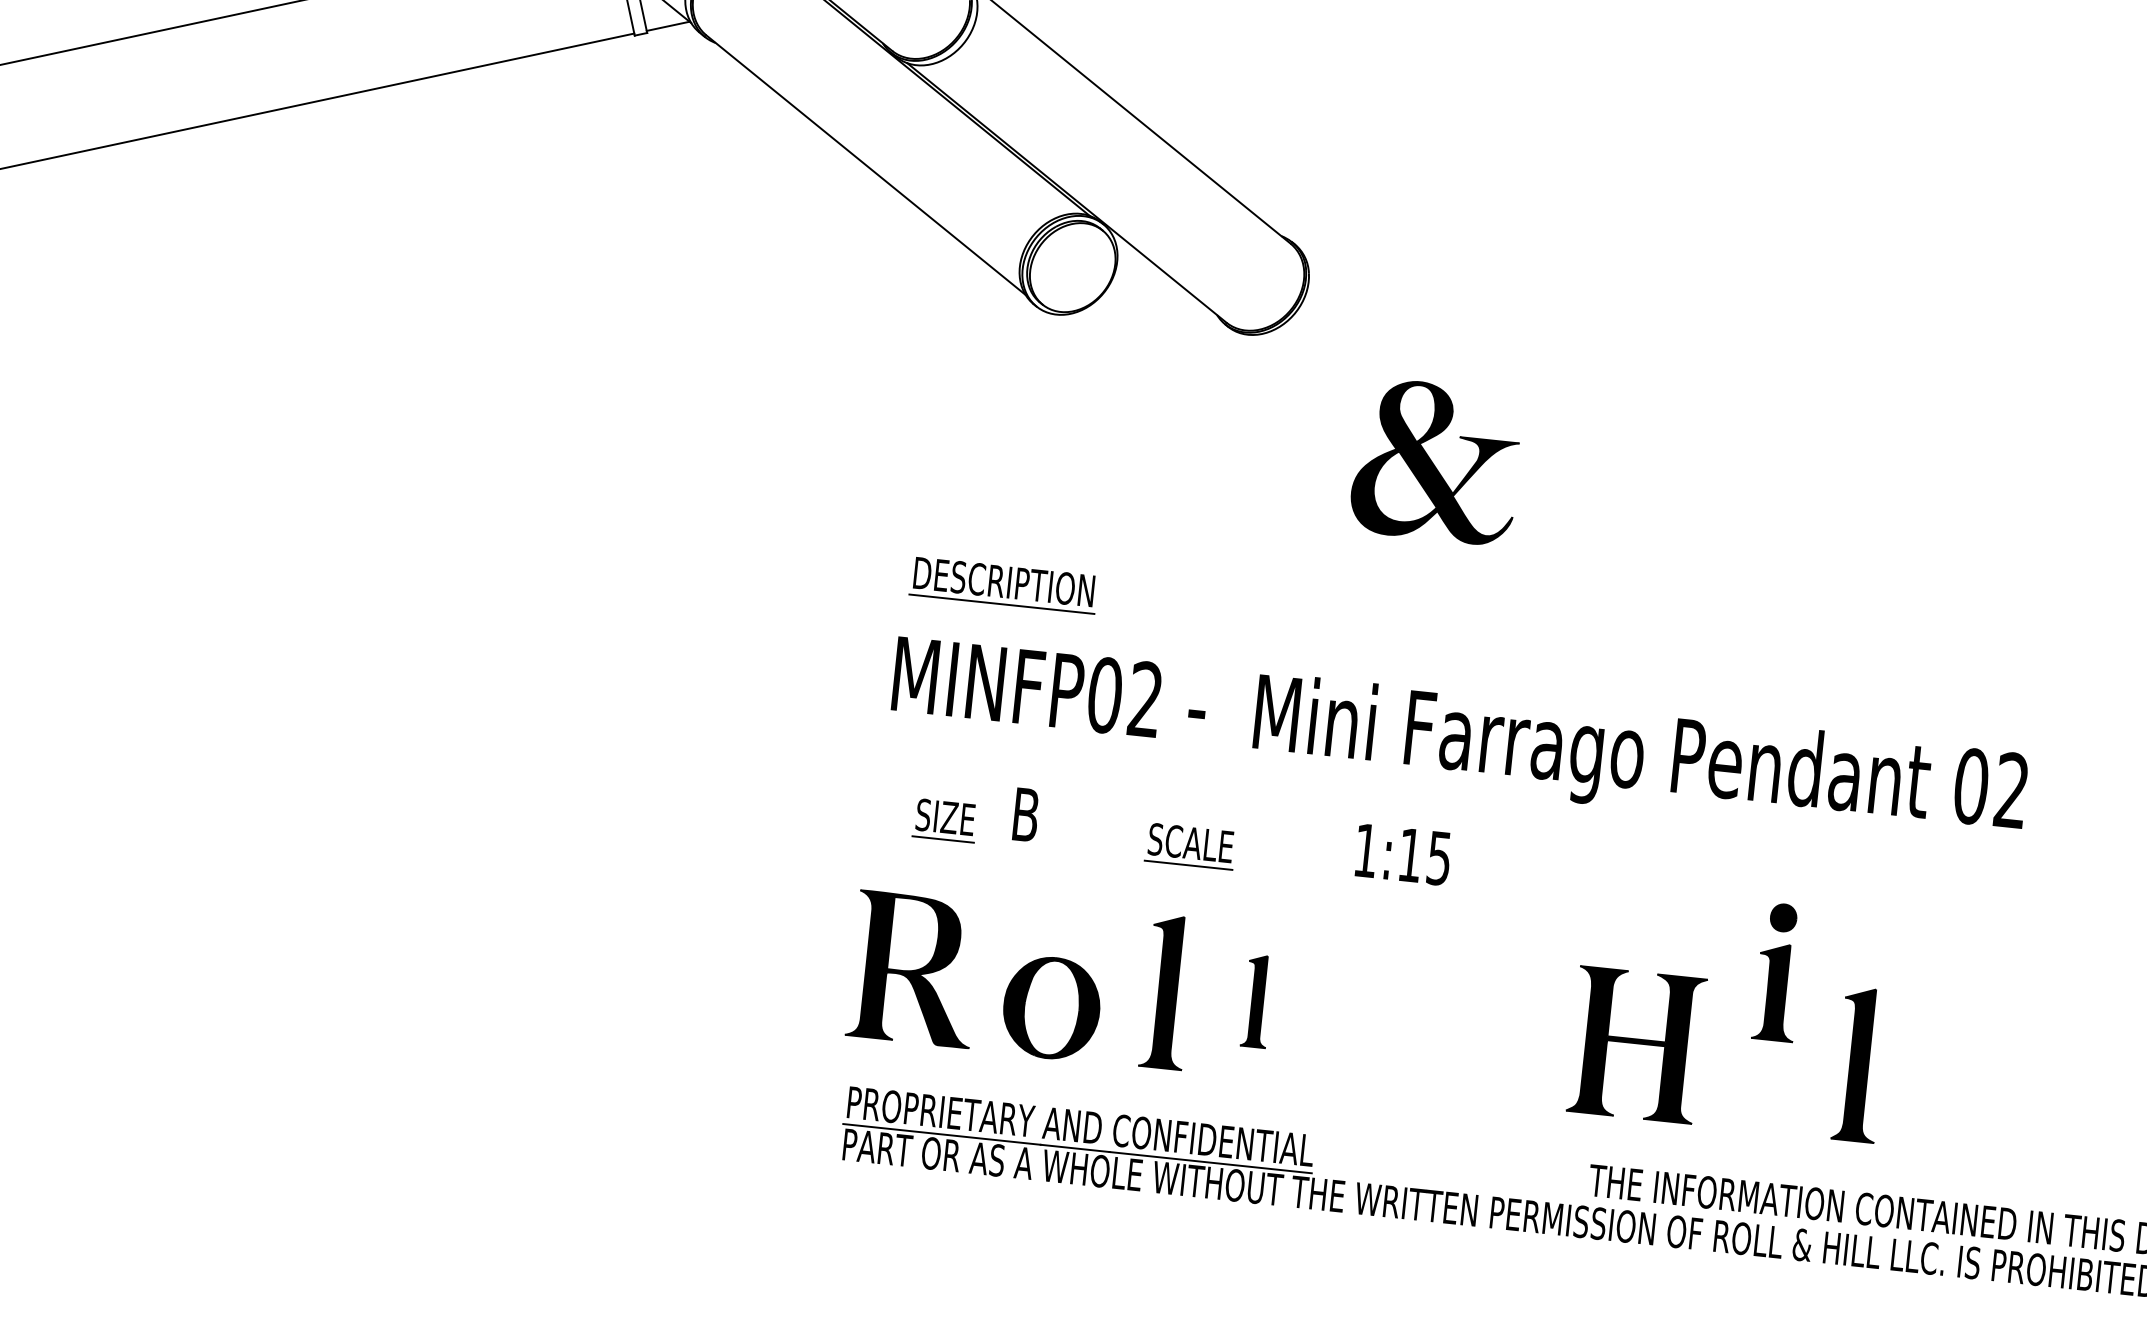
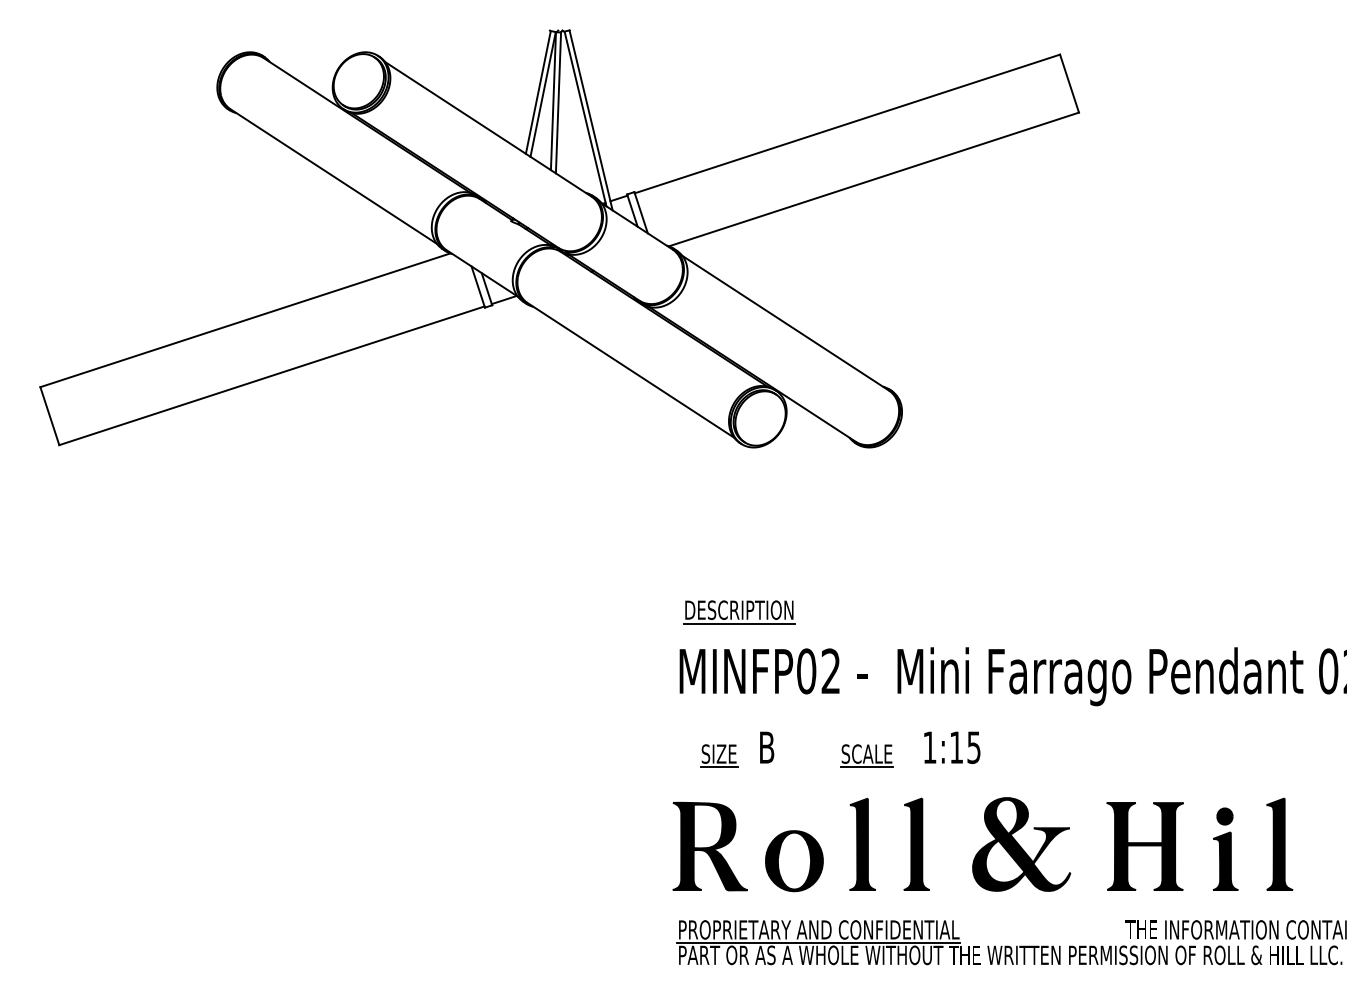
part: (1436, 461) -> (1021, 844), moved
text: (1403, 854) -> (952, 747), moved
part: (1778, 971) -> (1225, 848), moved
part: (1257, 1000) -> (916, 843), size x1.67

